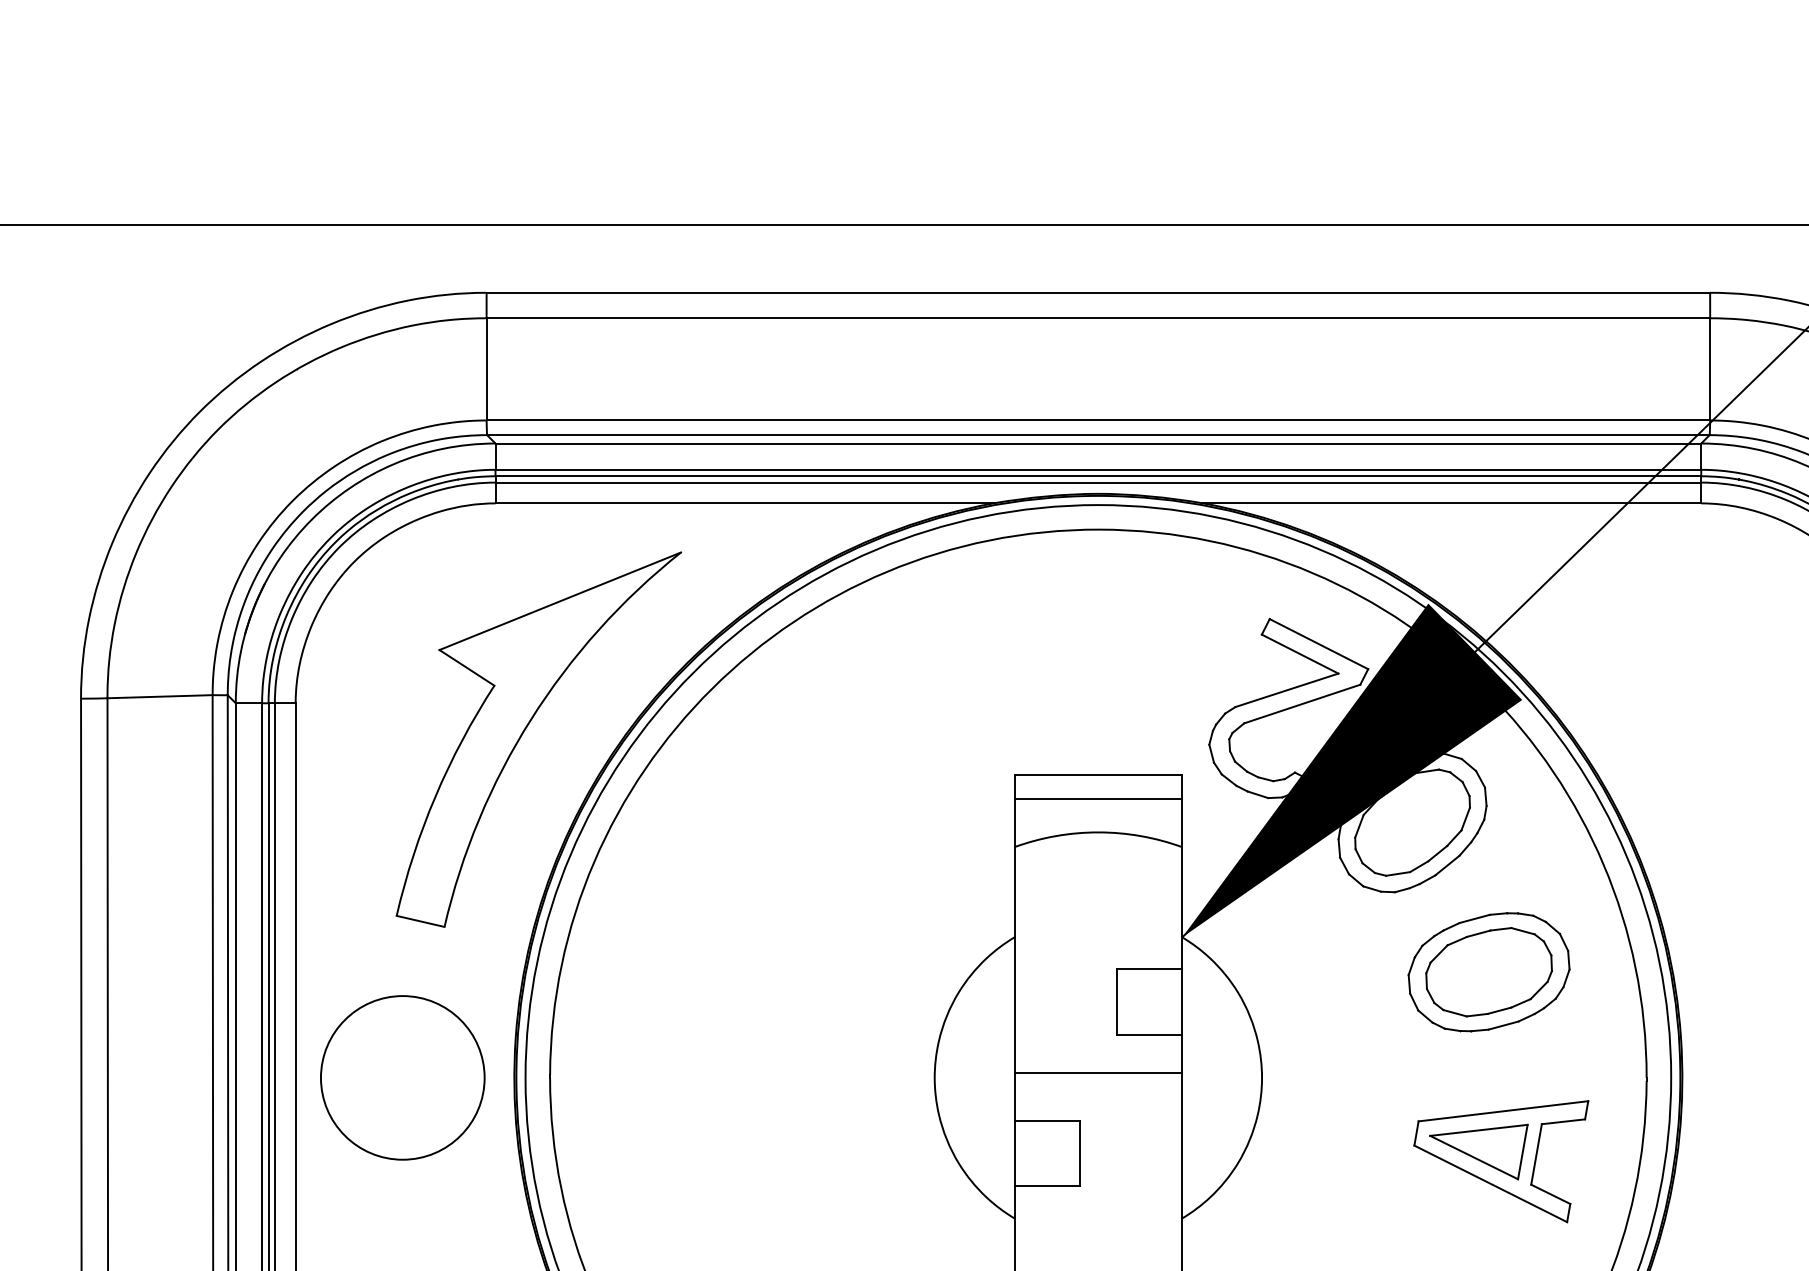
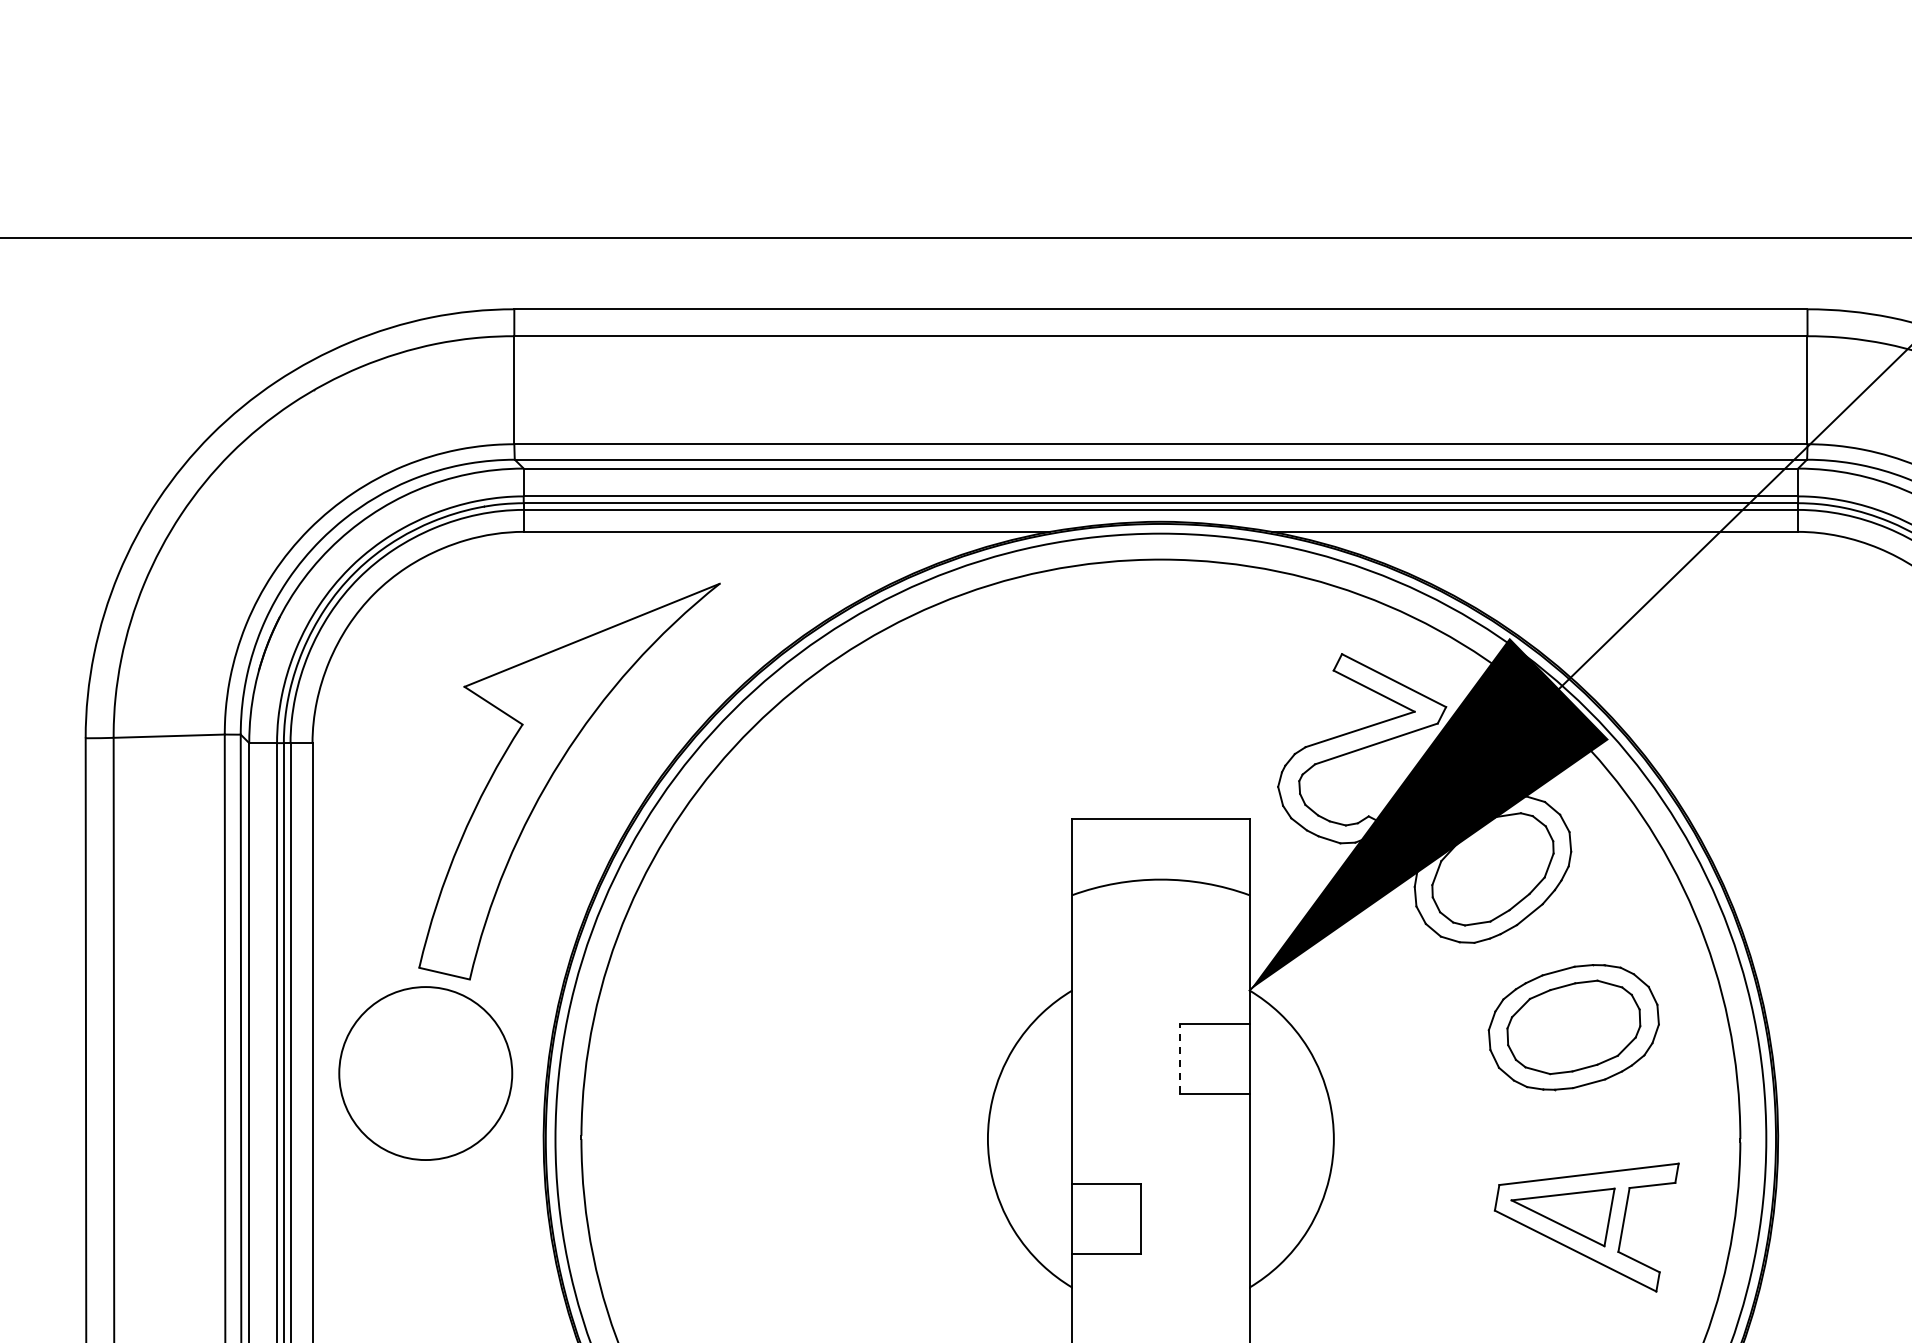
line: (1098, 799) -> (1161, 844), removed
line: (1116, 1002) -> (1180, 1059), solid -> dashed
line: (1098, 1072) -> (1161, 1133), removed
circle: (402, 1077) -> (425, 1073), moved

